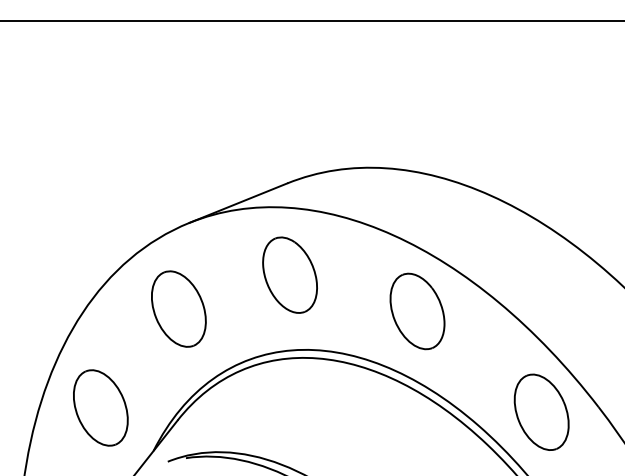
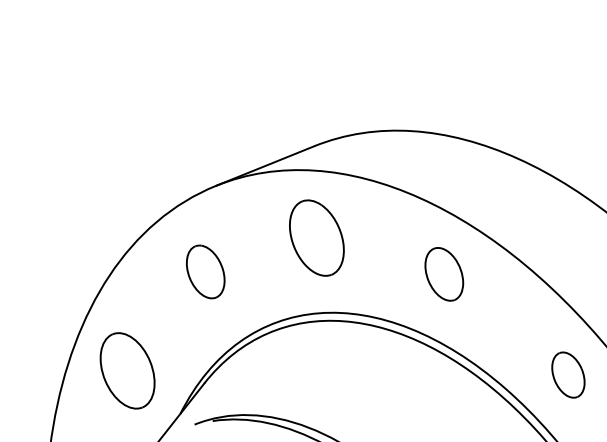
part: (178, 308) -> (205, 271), size x0.7
part: (417, 311) -> (444, 274), size x0.7
part: (541, 411) -> (568, 374), size x0.6

